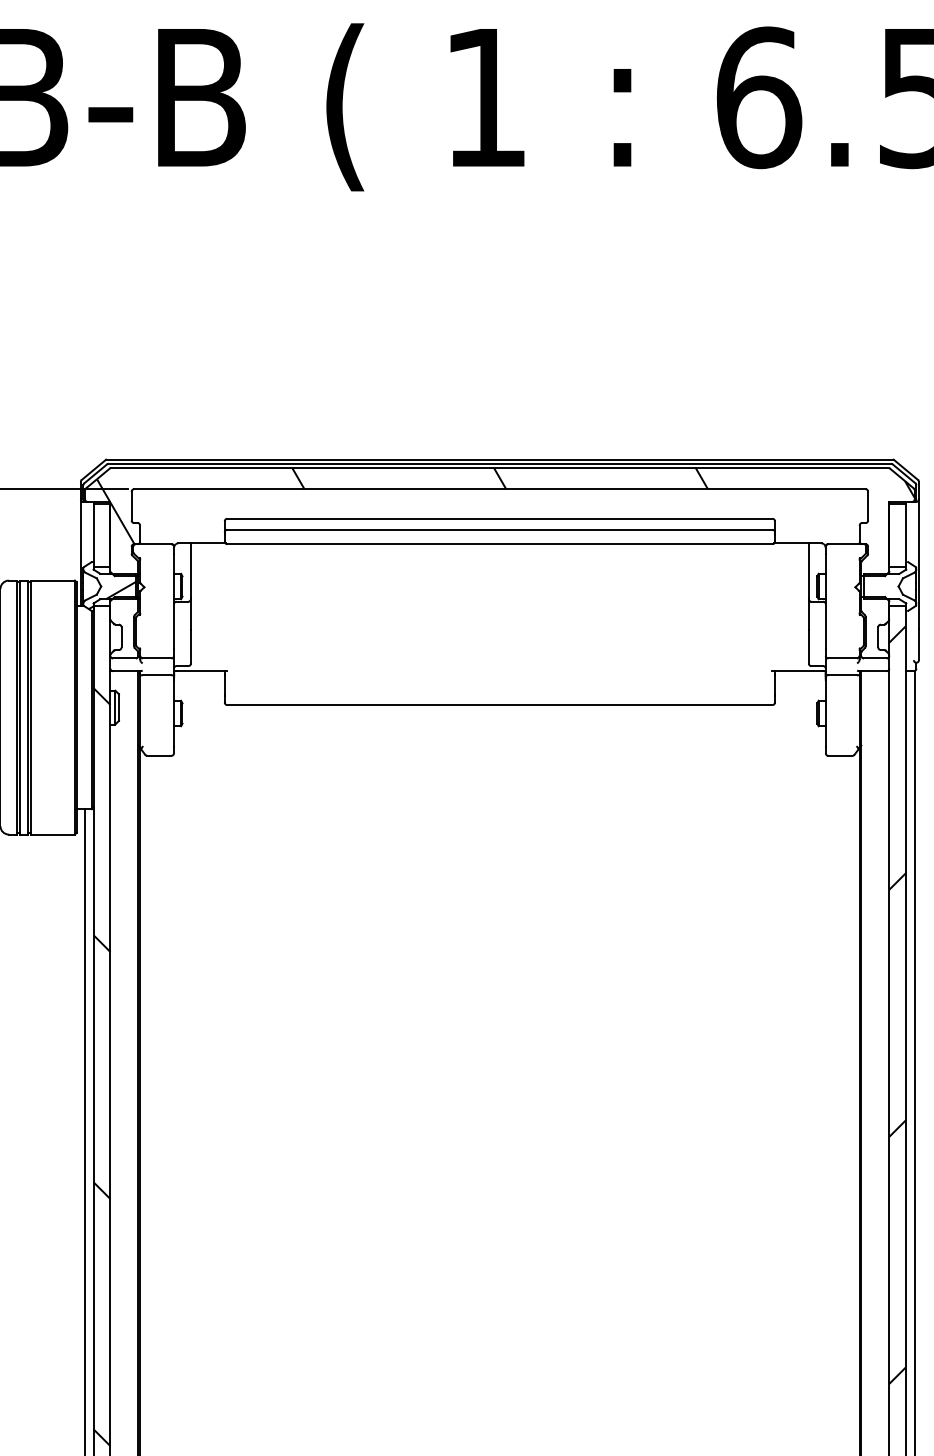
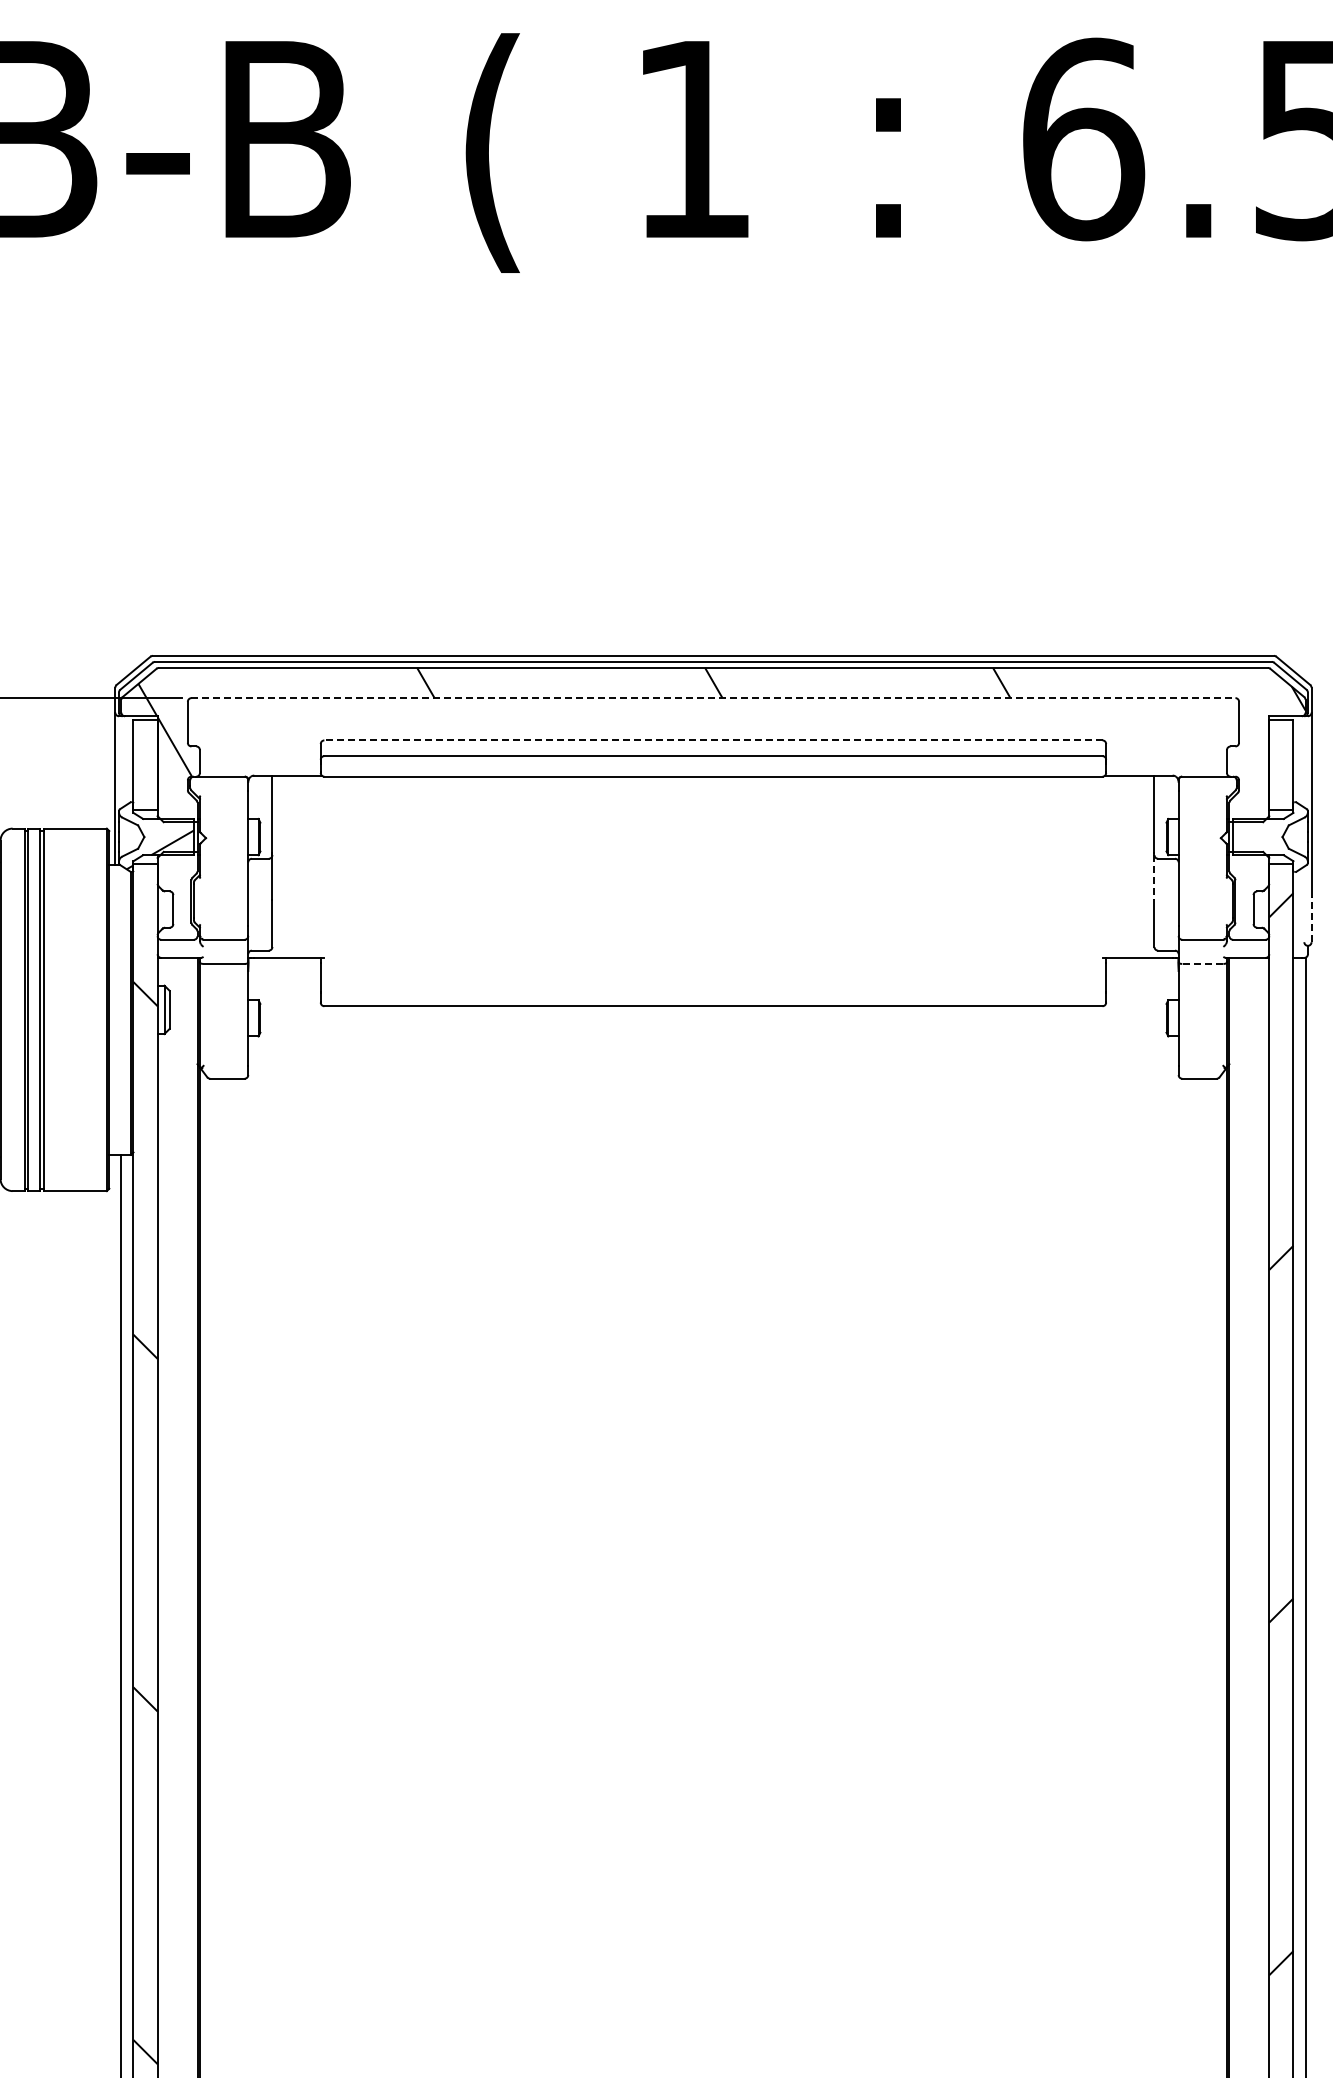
line: (499, 489) -> (713, 698), solid -> dashed
line: (499, 518) -> (712, 740), solid -> dashed
line: (808, 614) -> (1154, 877), solid -> dashed
line: (918, 644) -> (1311, 919), solid -> dashed
line: (842, 675) -> (1202, 963), solid -> dashed

